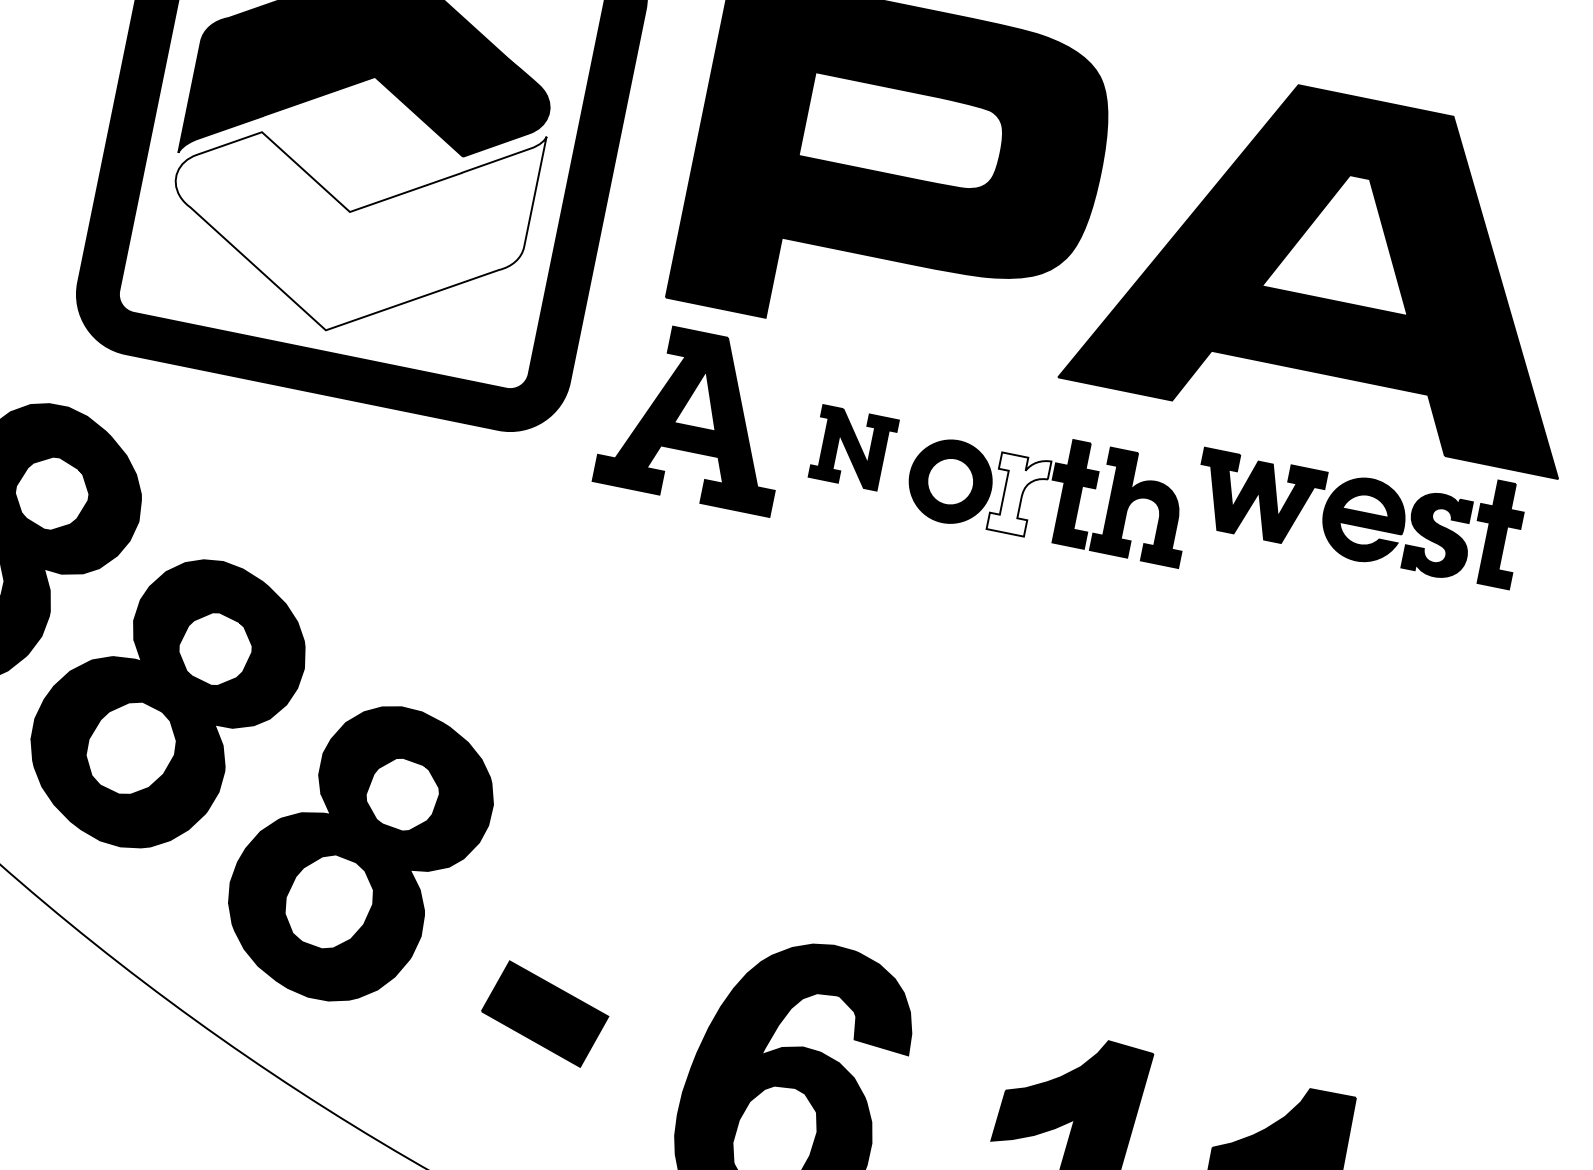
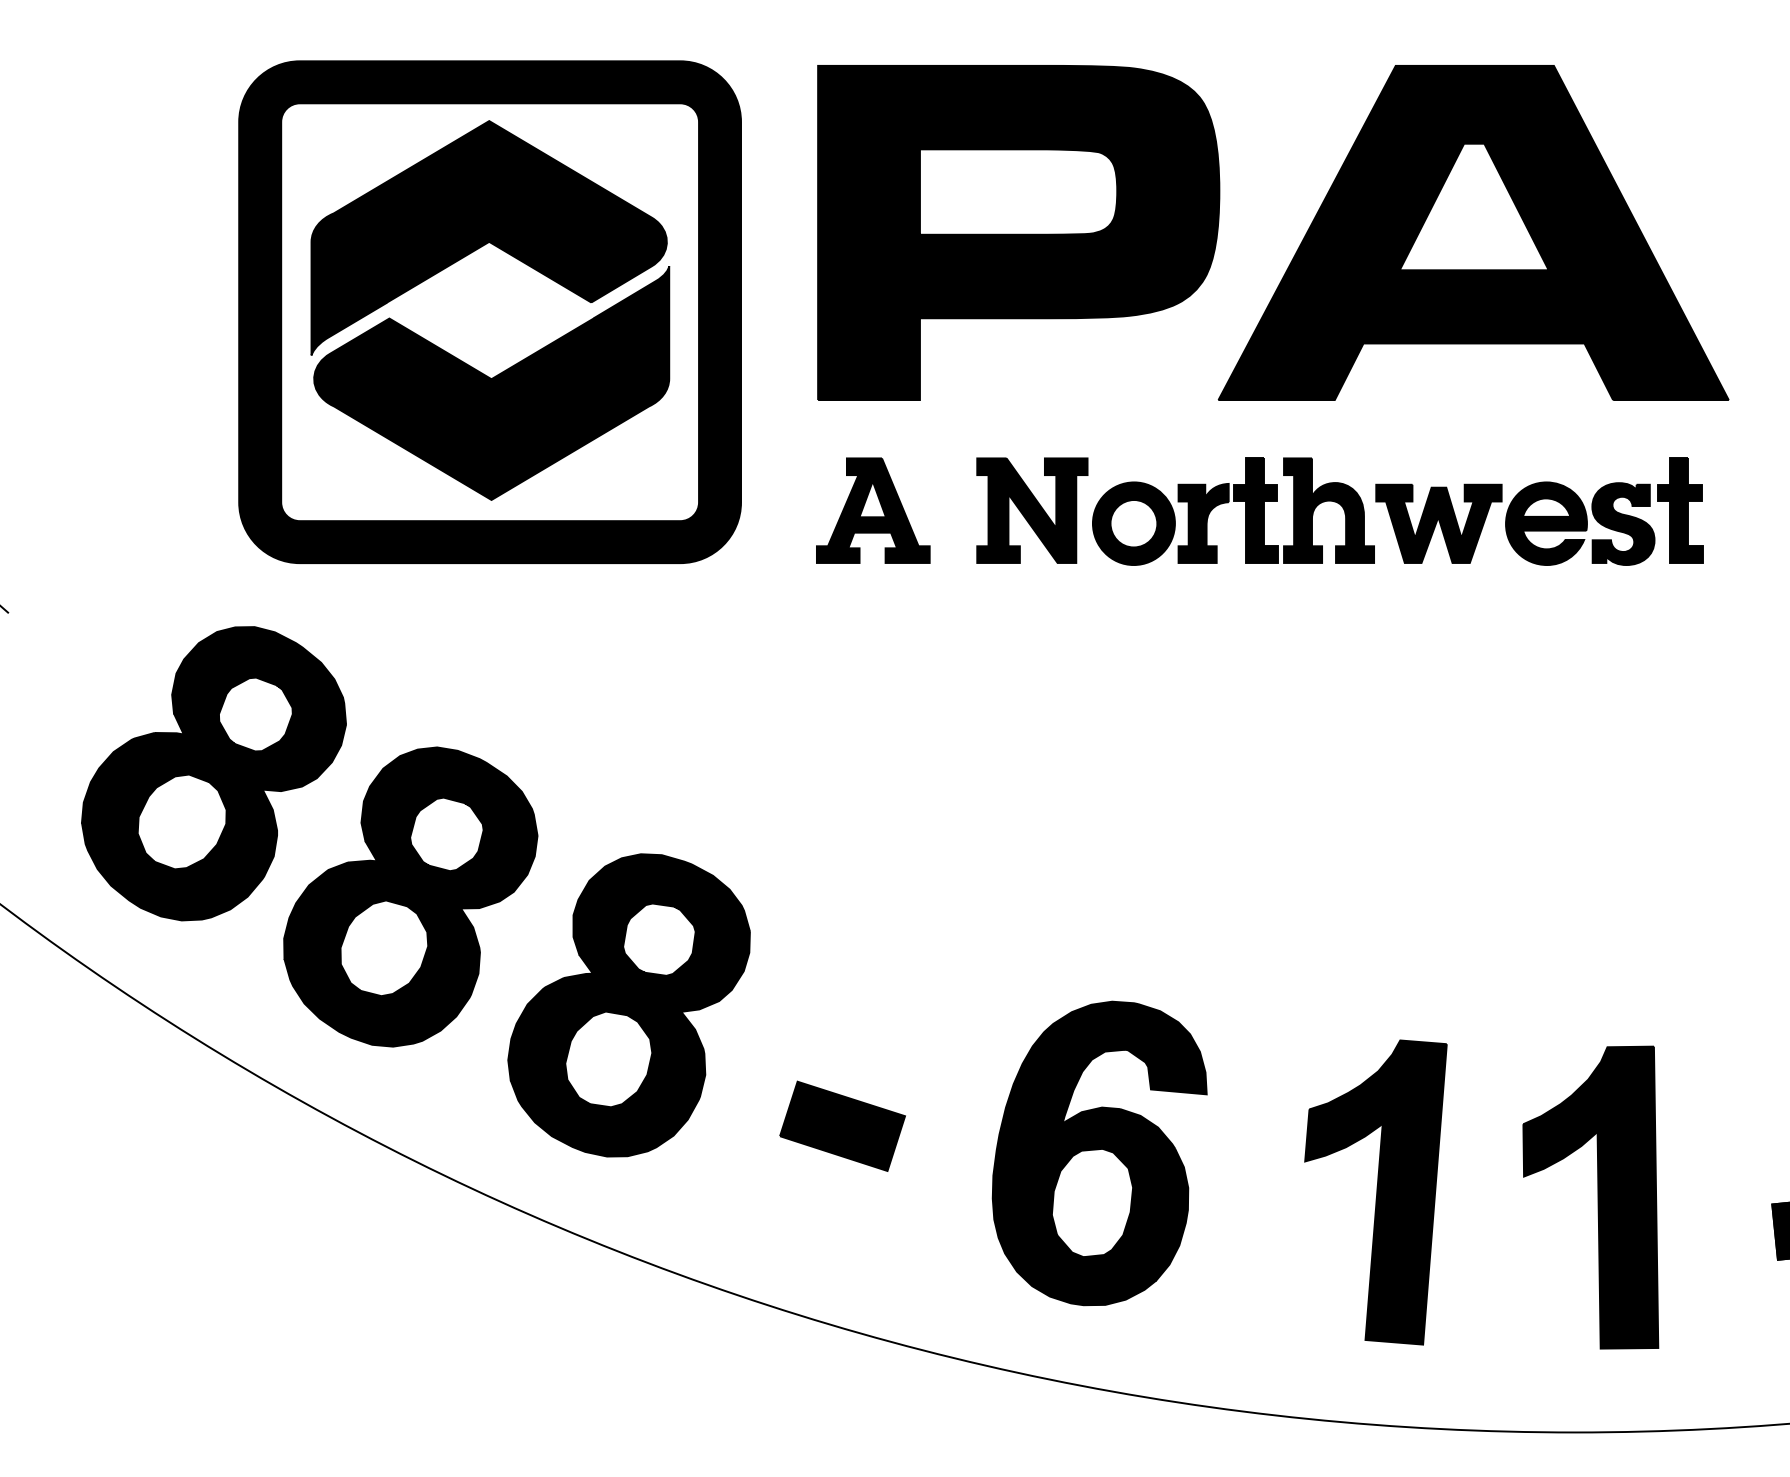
fill: (349, 215) -> (491, 382), added
part: (698, 416) -> (873, 510), size x0.62
part: (853, 448) -> (1032, 510), size x1.43
fill: (1019, 494) -> (1203, 522), added
part: (1359, 506) -> (1539, 511), moved

